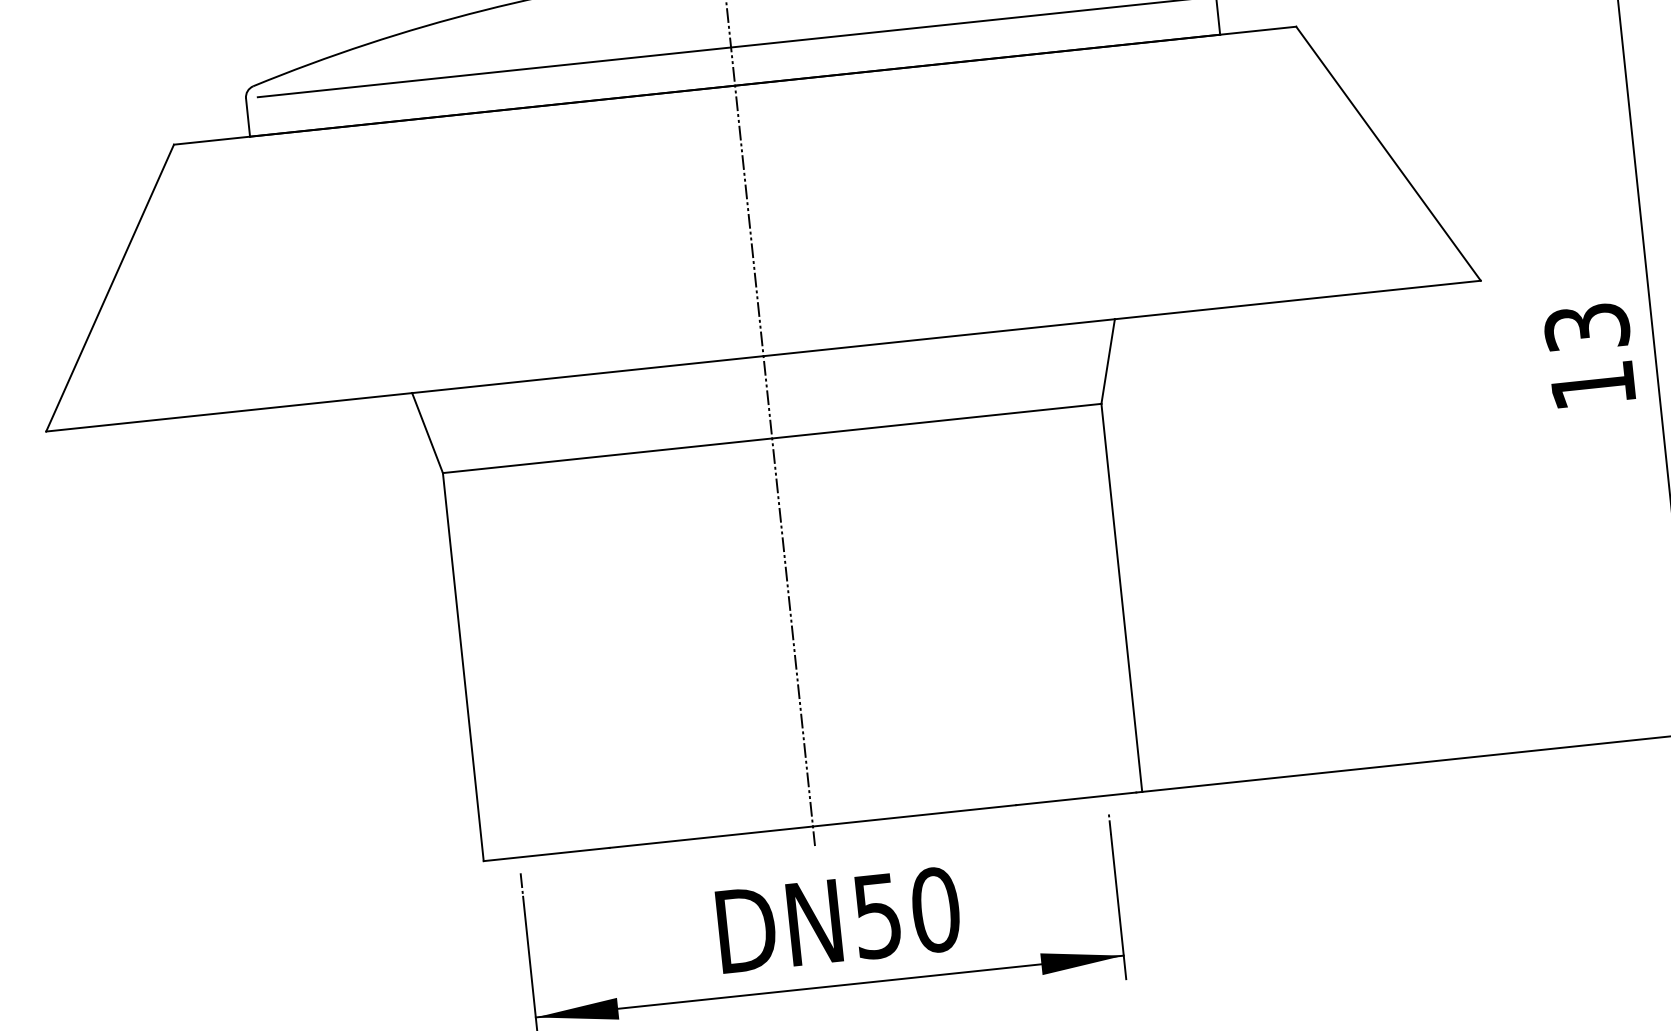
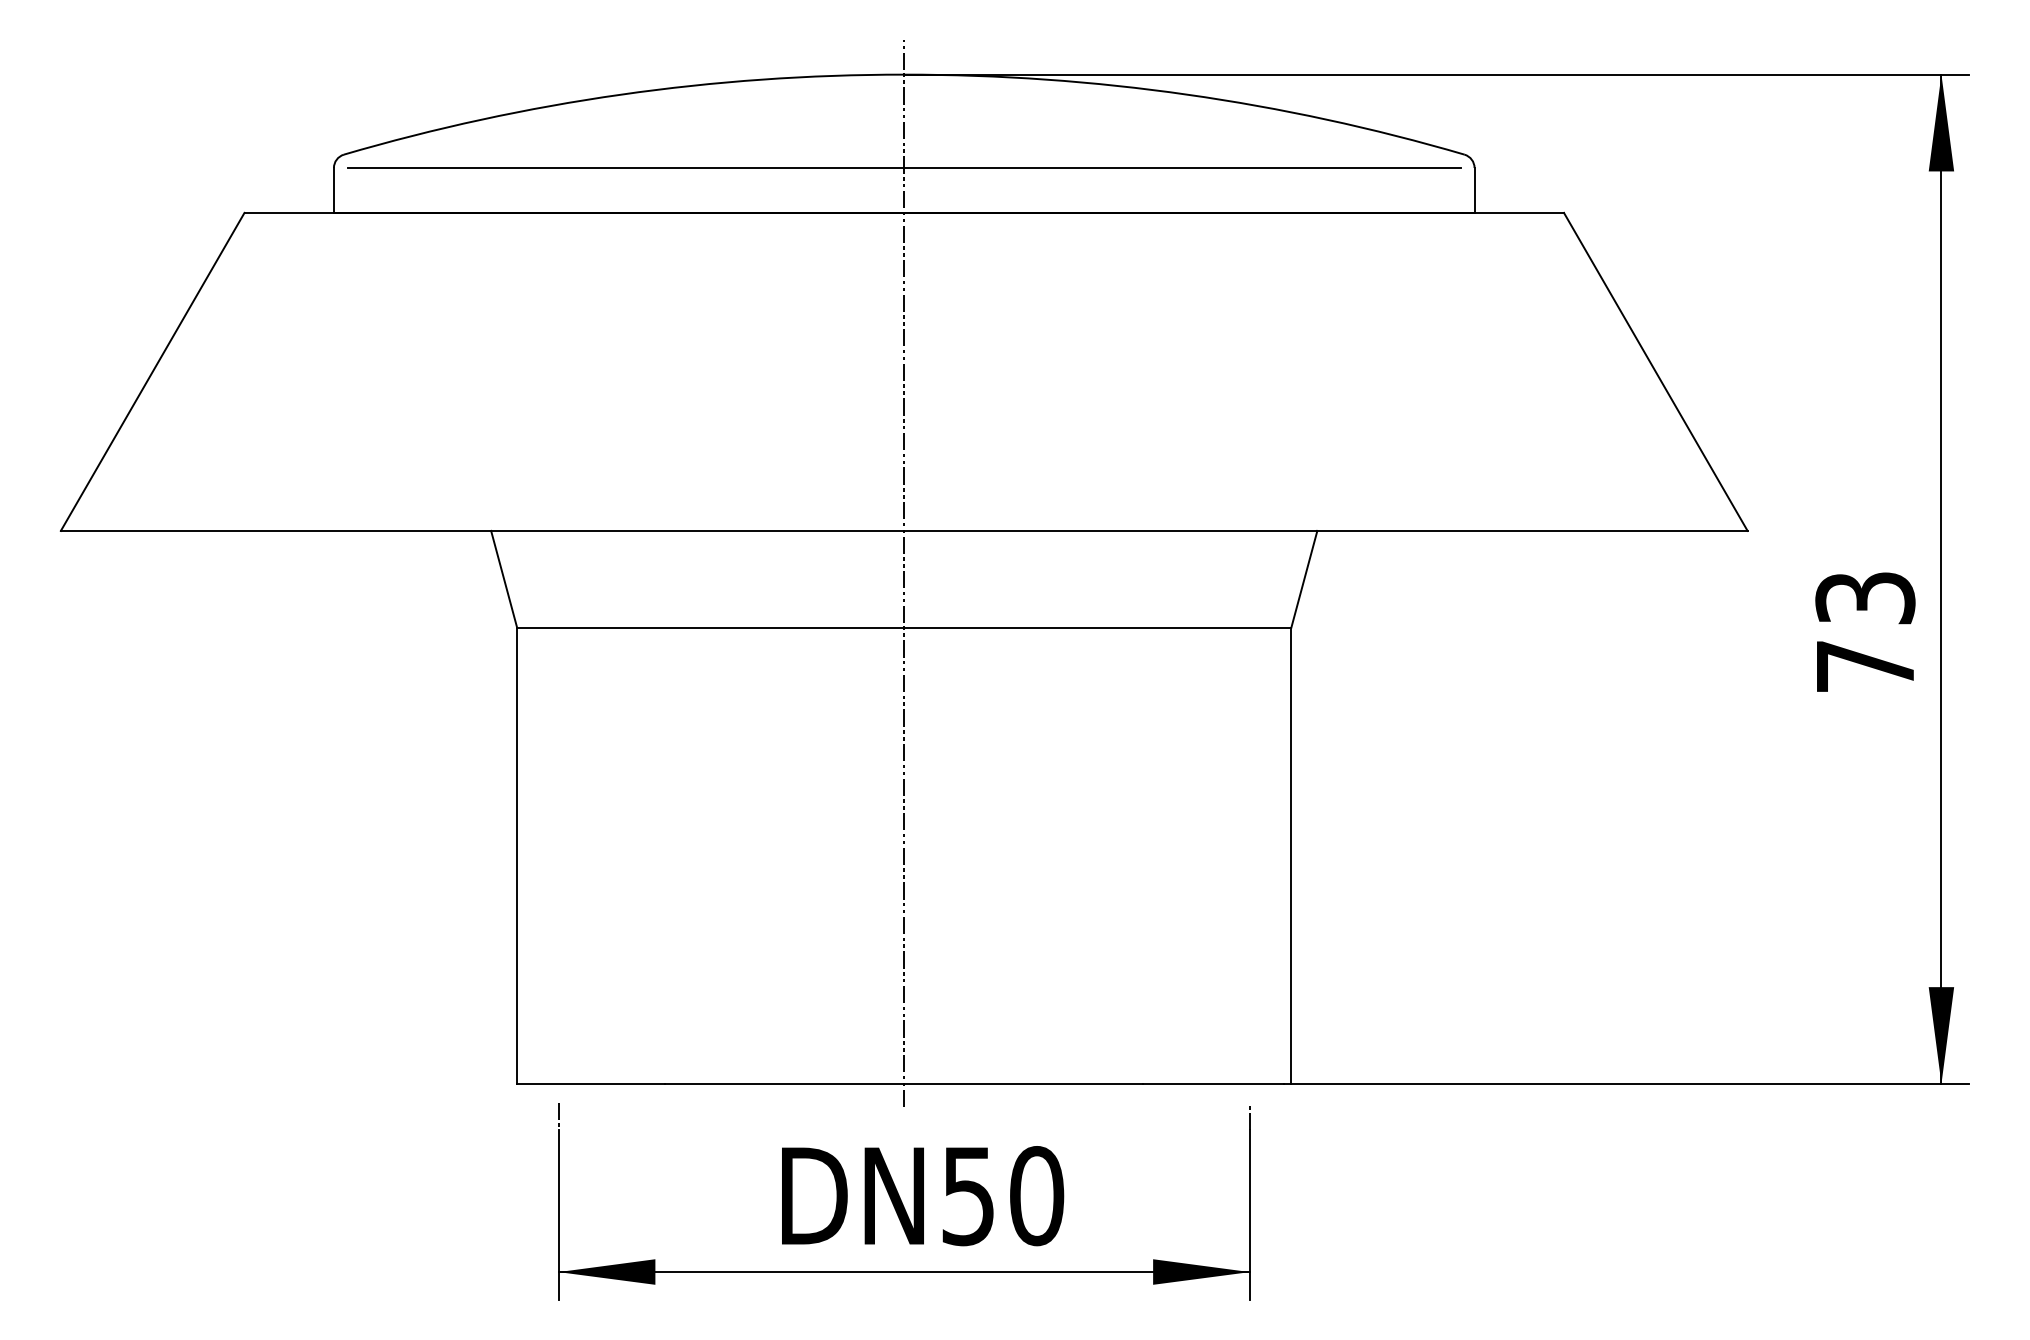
text: (1593, 385) -> (1865, 666), 13 -> 73

